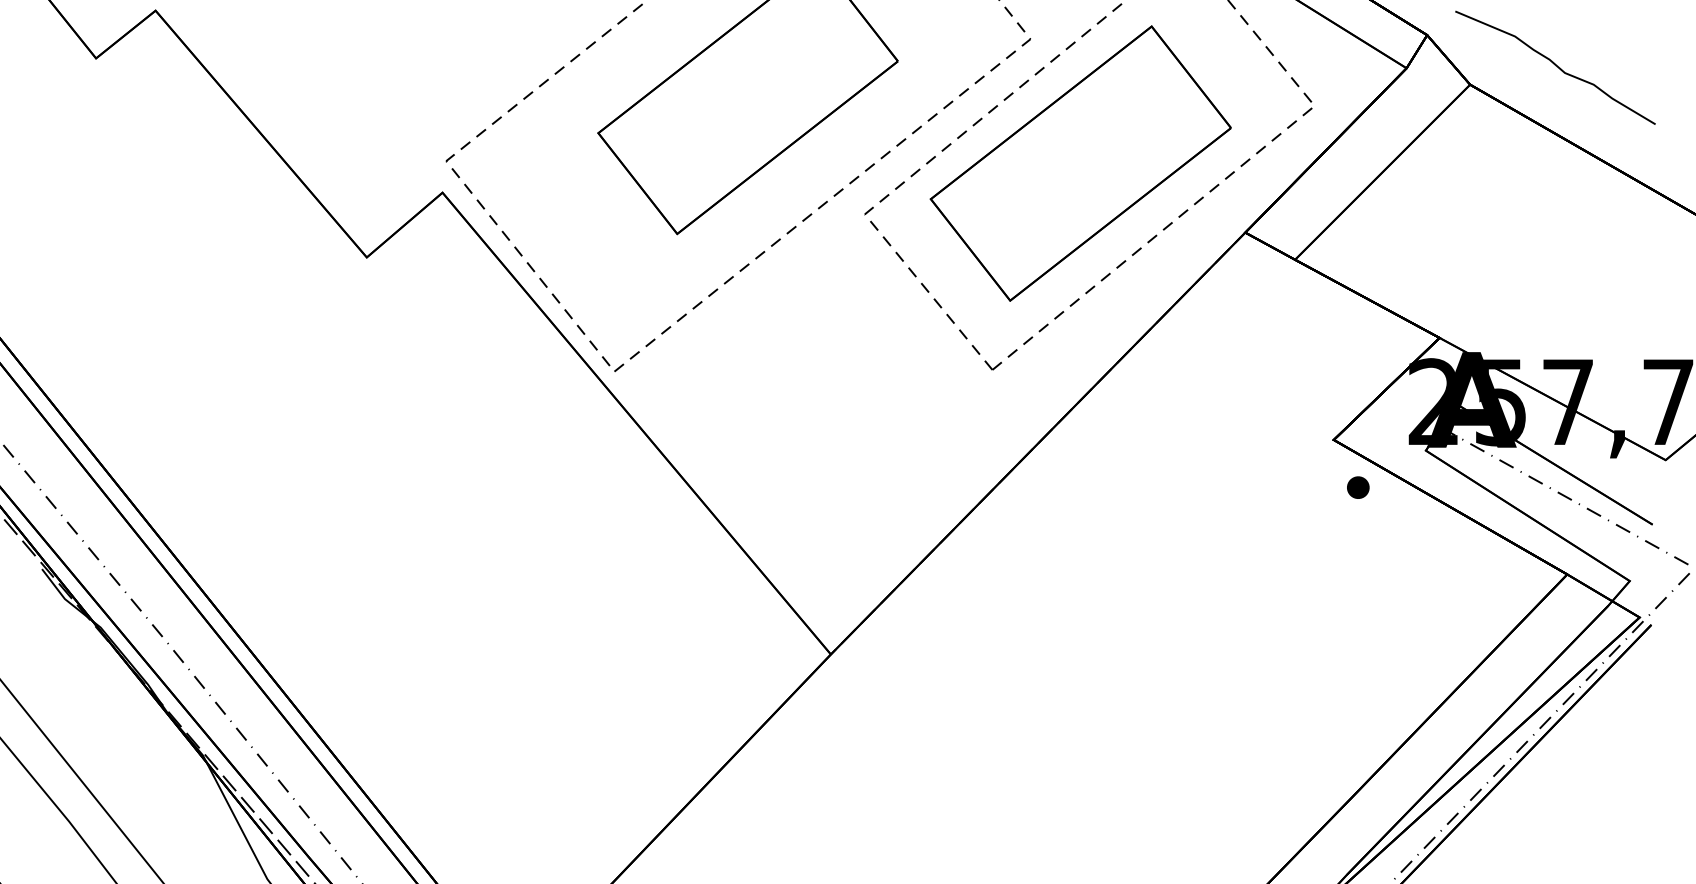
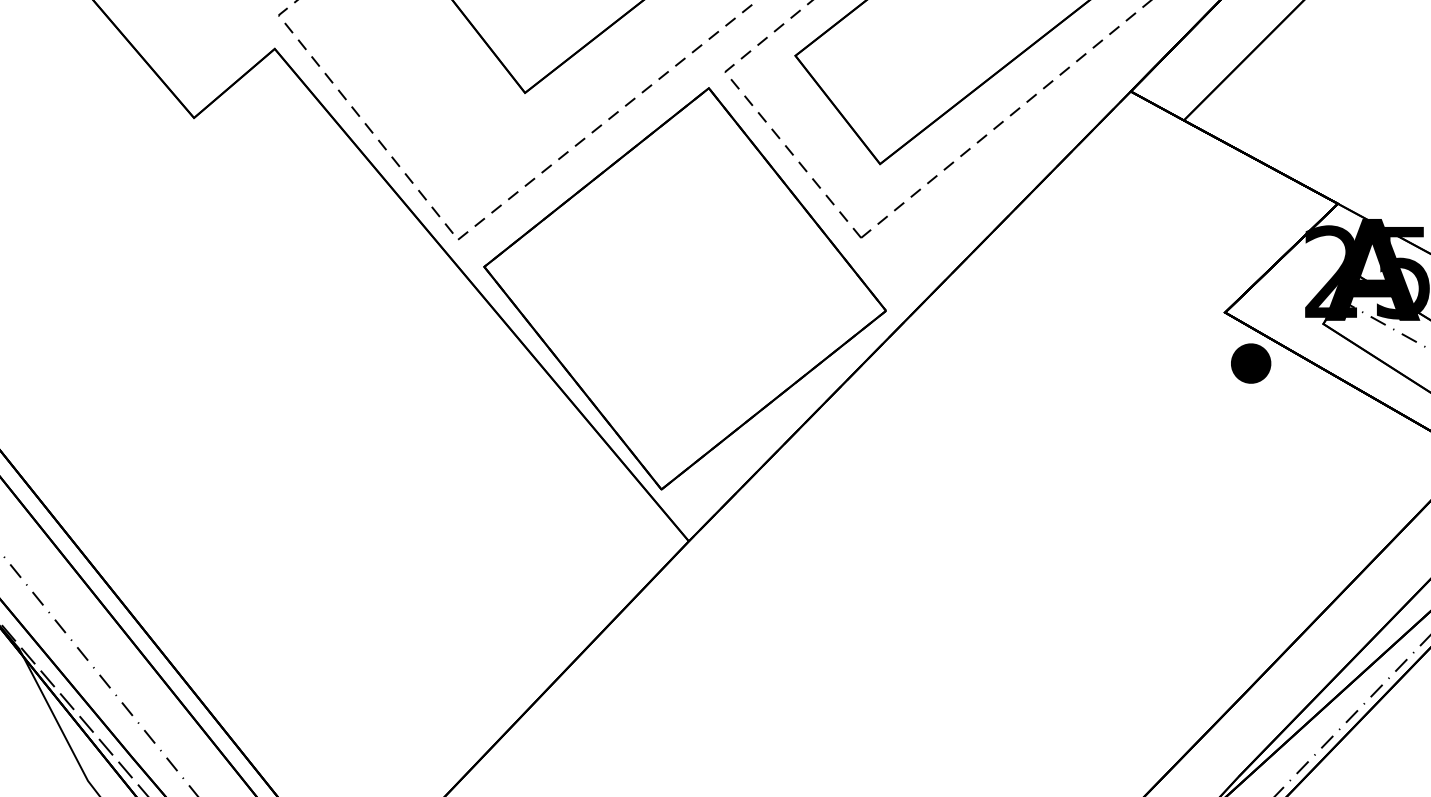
part: (827, 417) -> (685, 288), added
part: (1358, 487) -> (1251, 363), size x1.67

